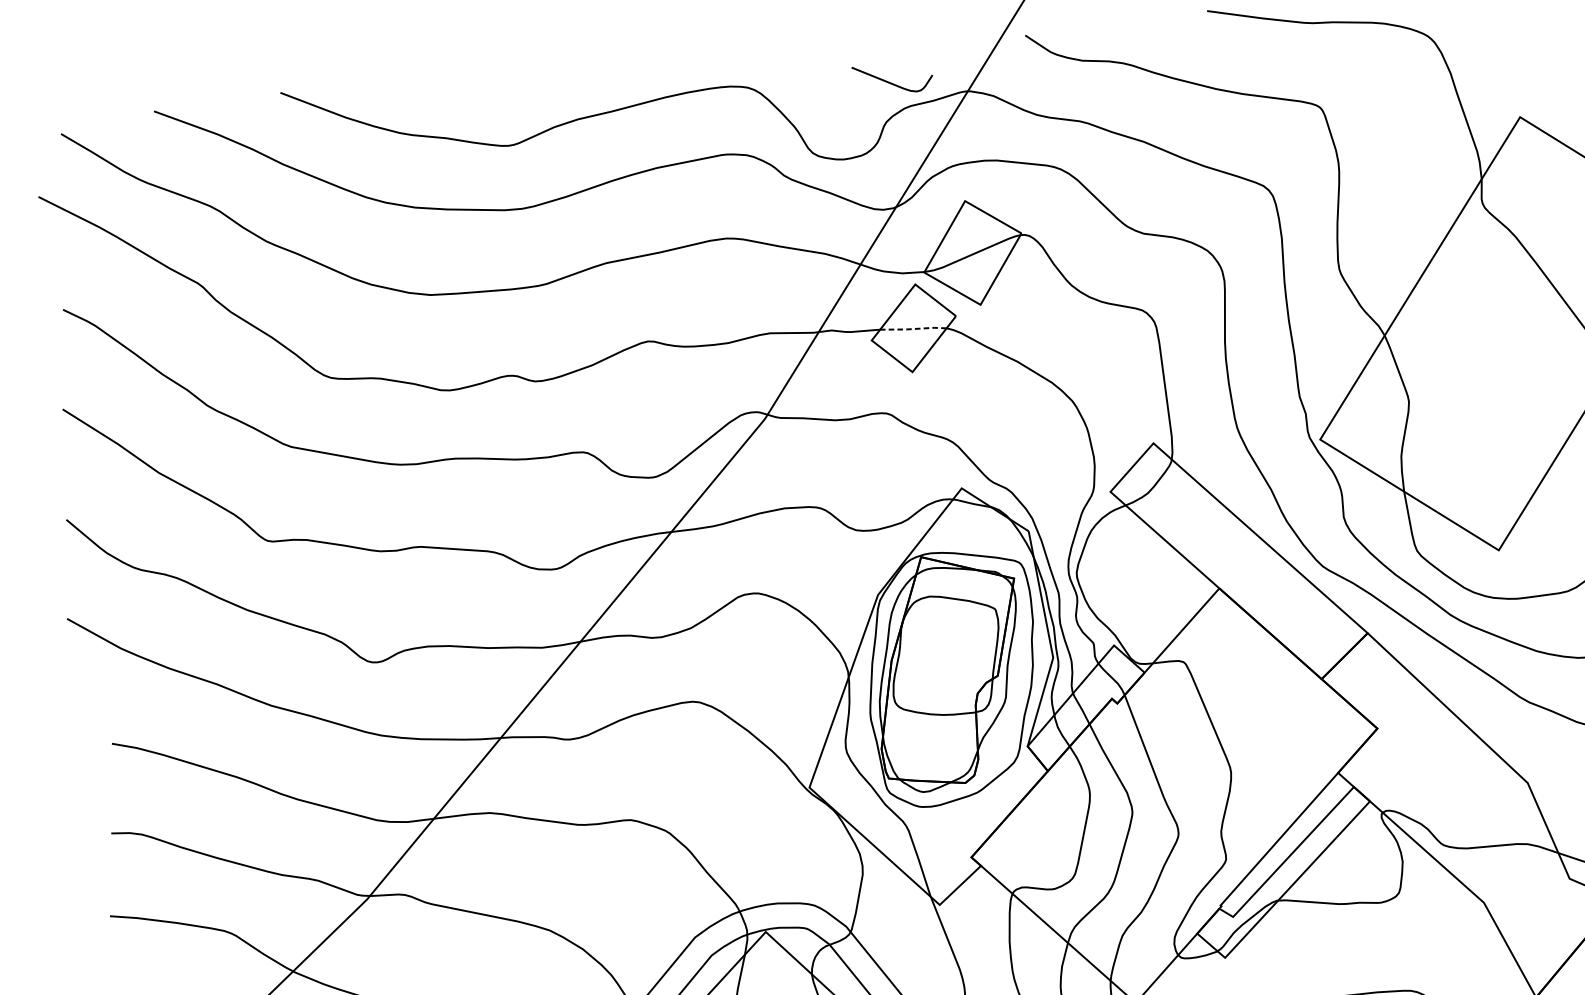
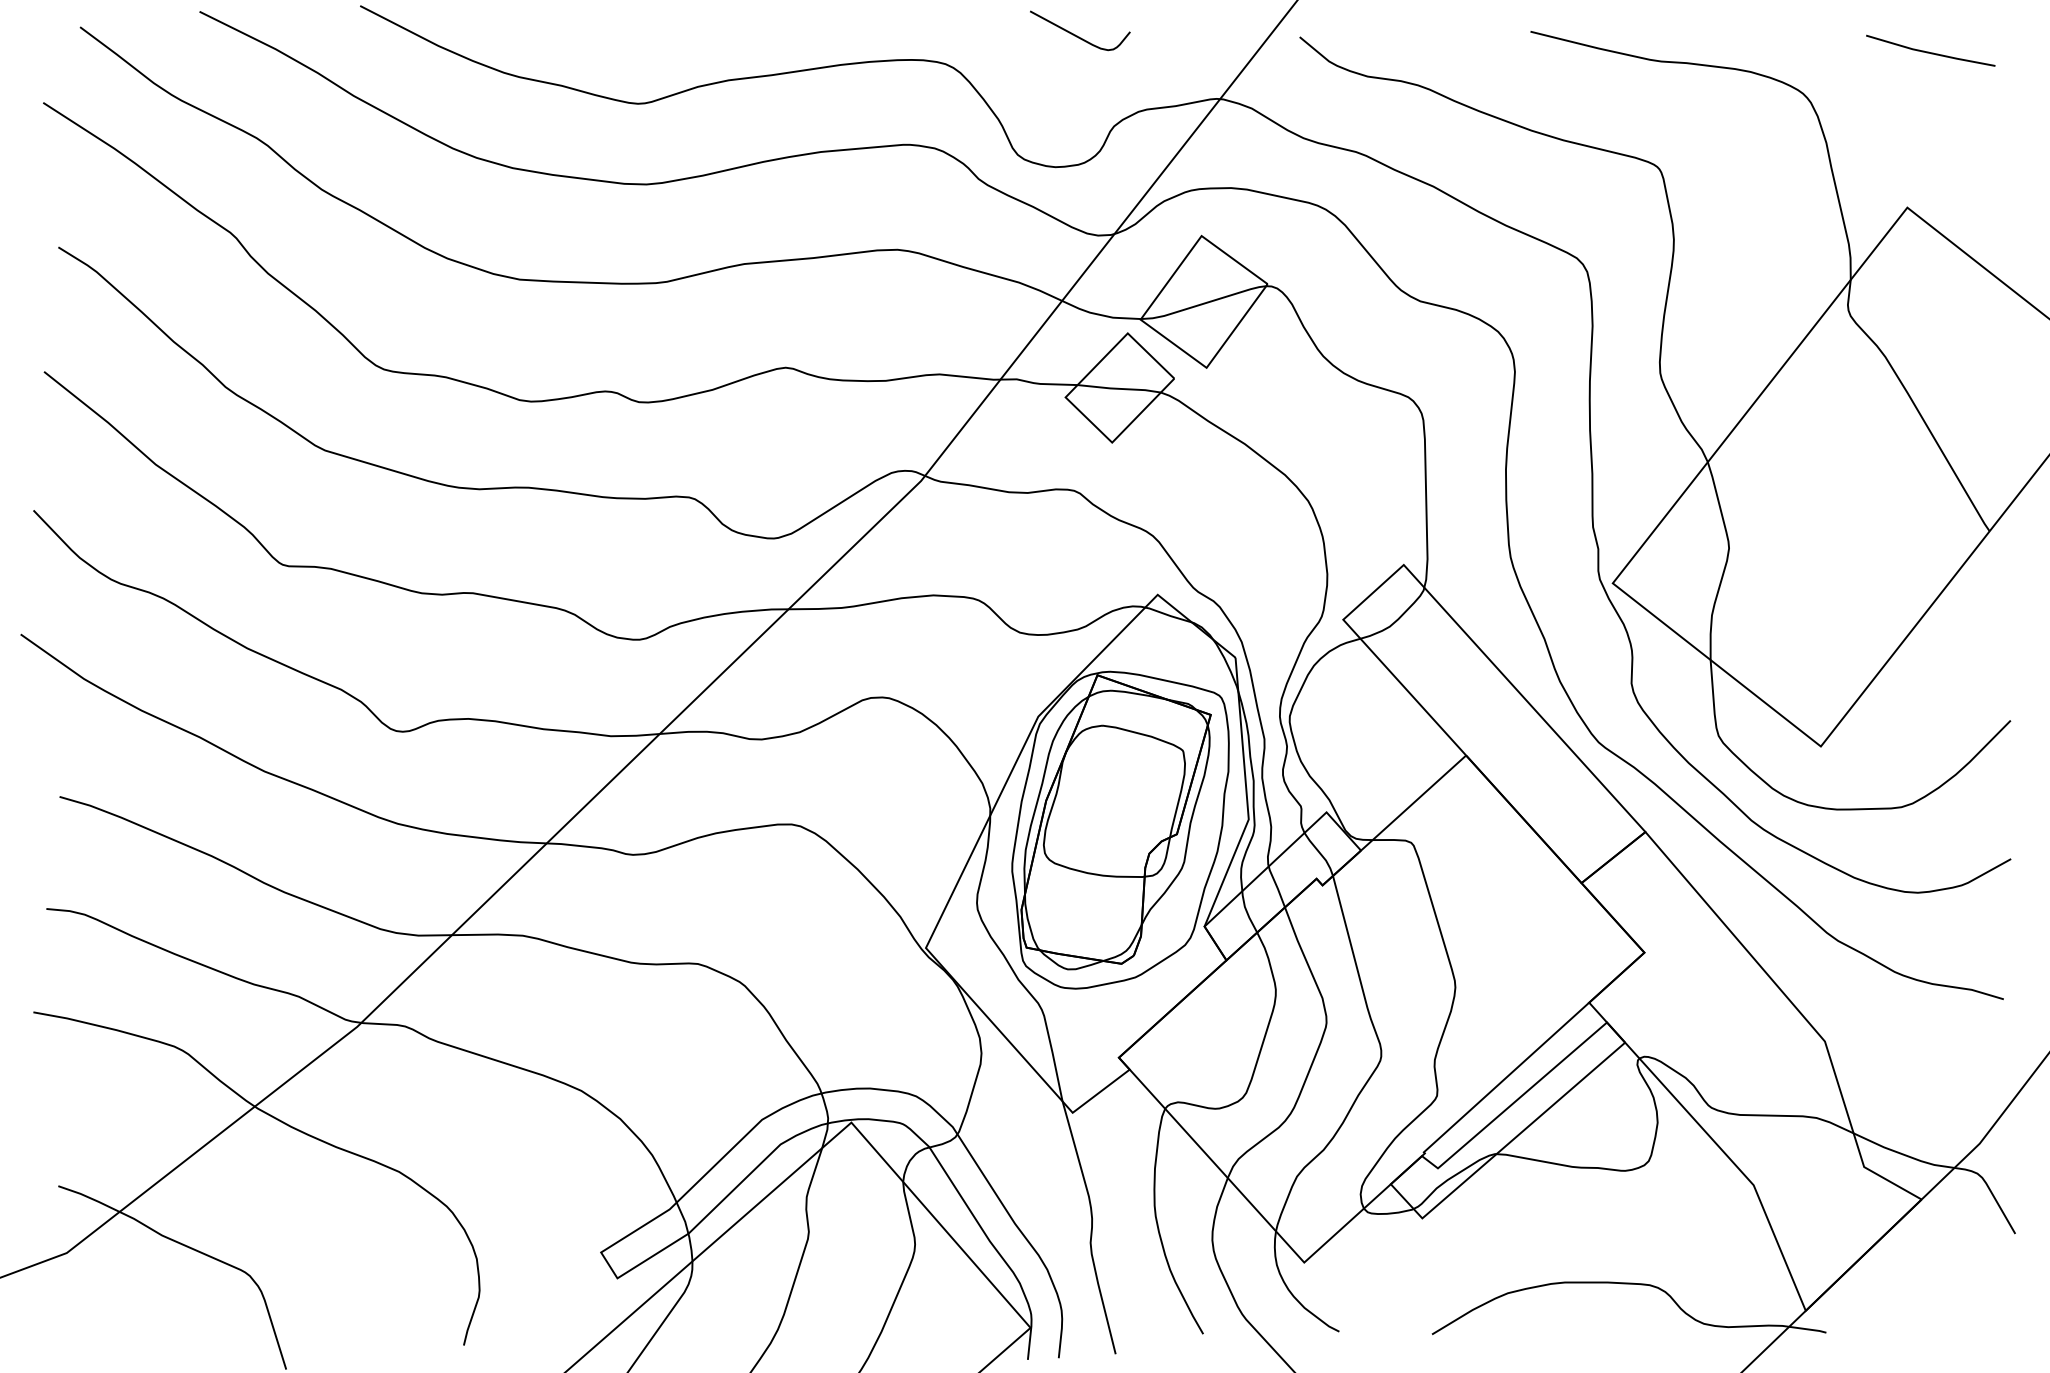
curve: (891, 82) -> (1077, 35), moved
line: (913, 328) -> (1119, 388), dashed -> solid

